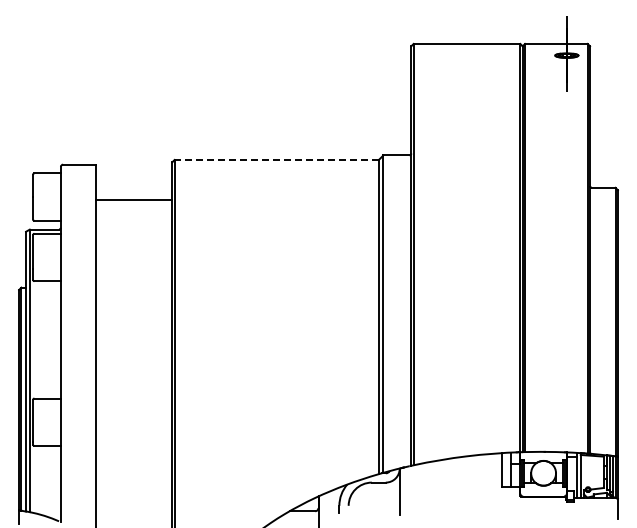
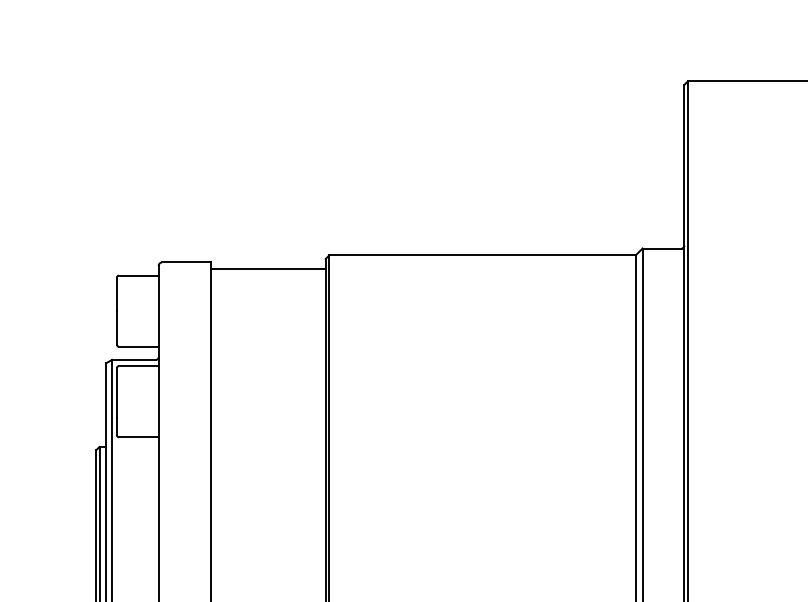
line: (276, 160) -> (482, 256), dashed -> solid
line: (133, 200) -> (267, 269), moved

